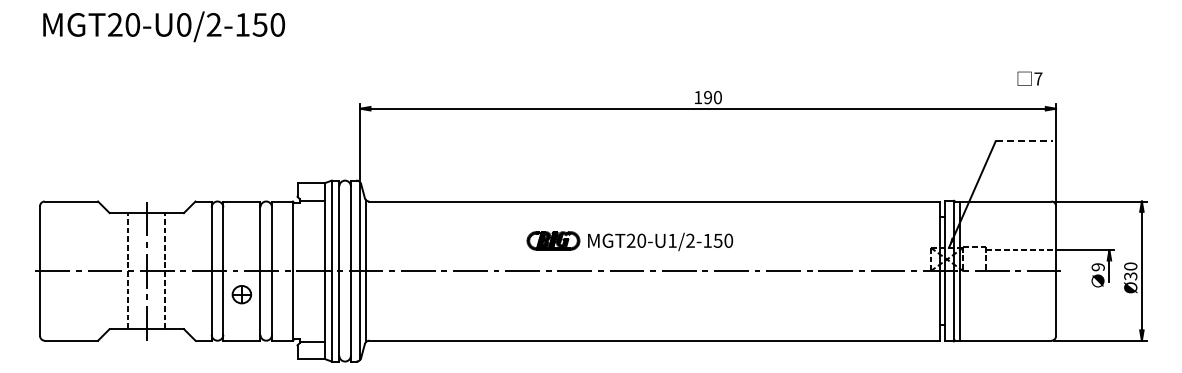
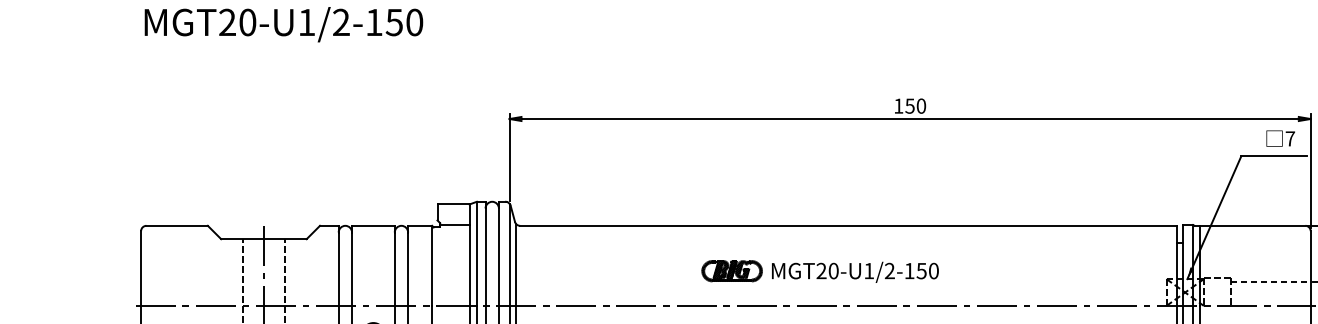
text: (184, 24) -> (307, 22), MGT20-U0/2-150 -> MGT20-U1/2-150
text: (1029, 78) -> (1280, 138), moved
text: (708, 97) -> (910, 106), 190 -> 150
line: (1024, 141) -> (1274, 156), dashed -> solid

